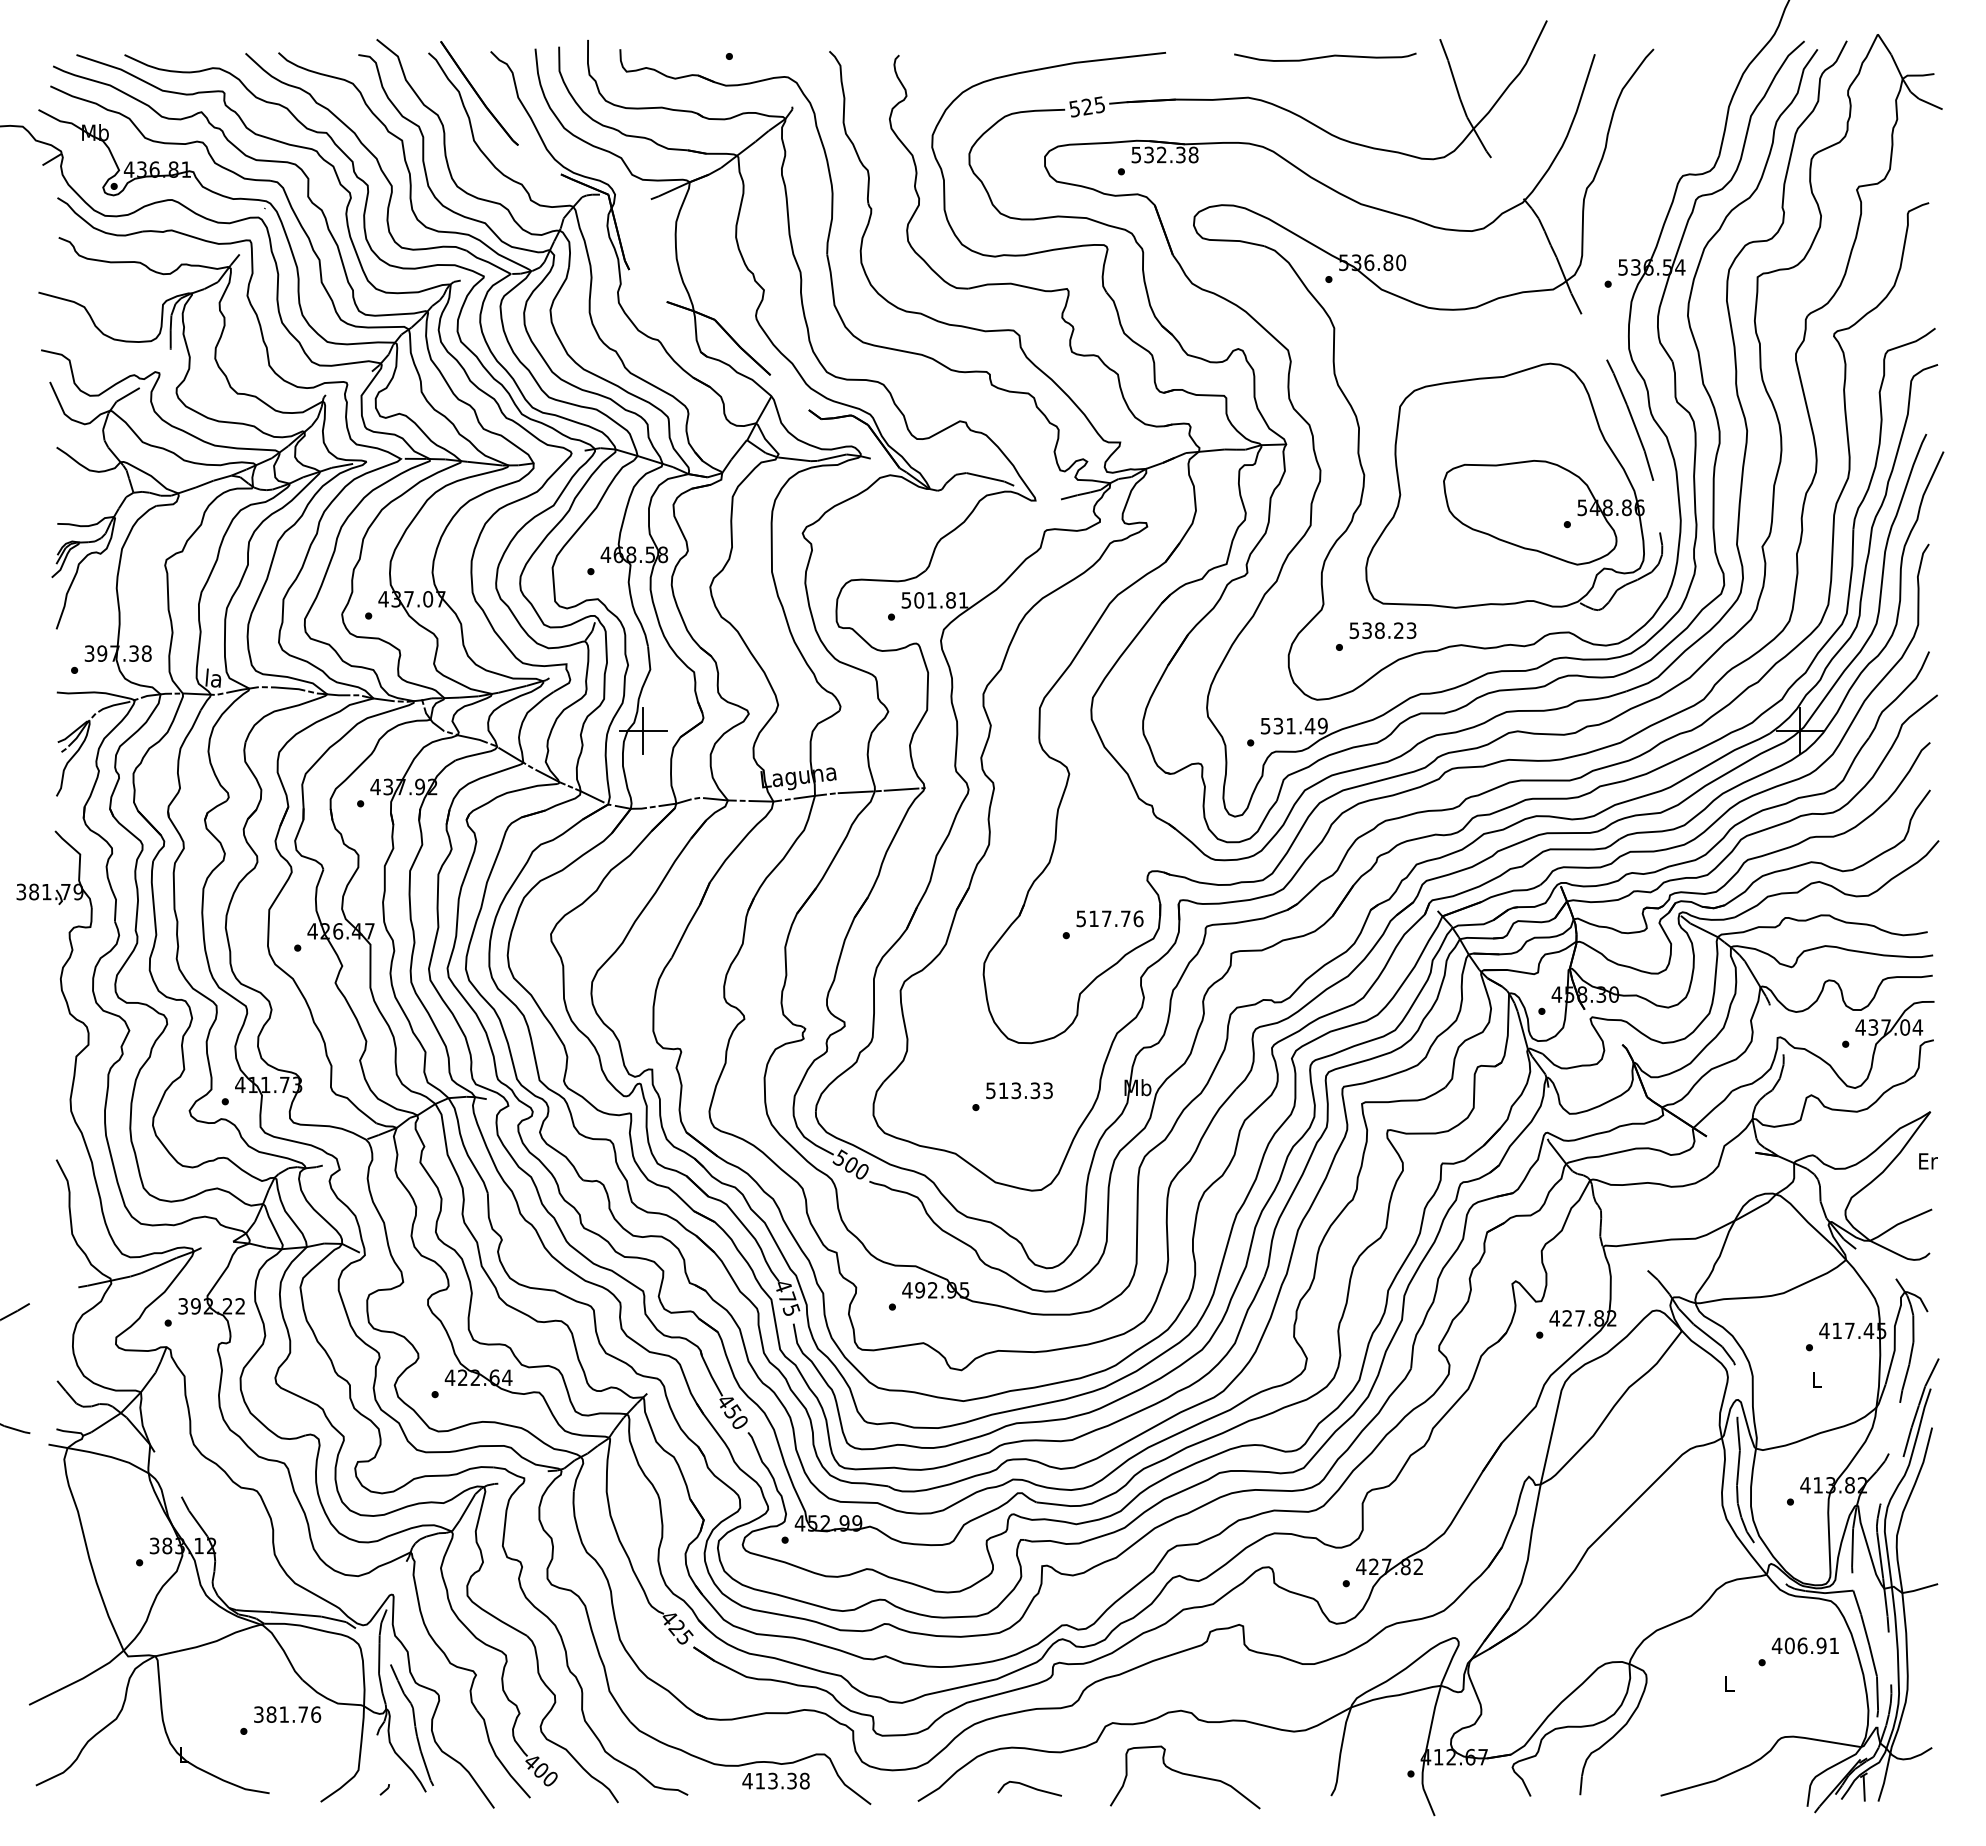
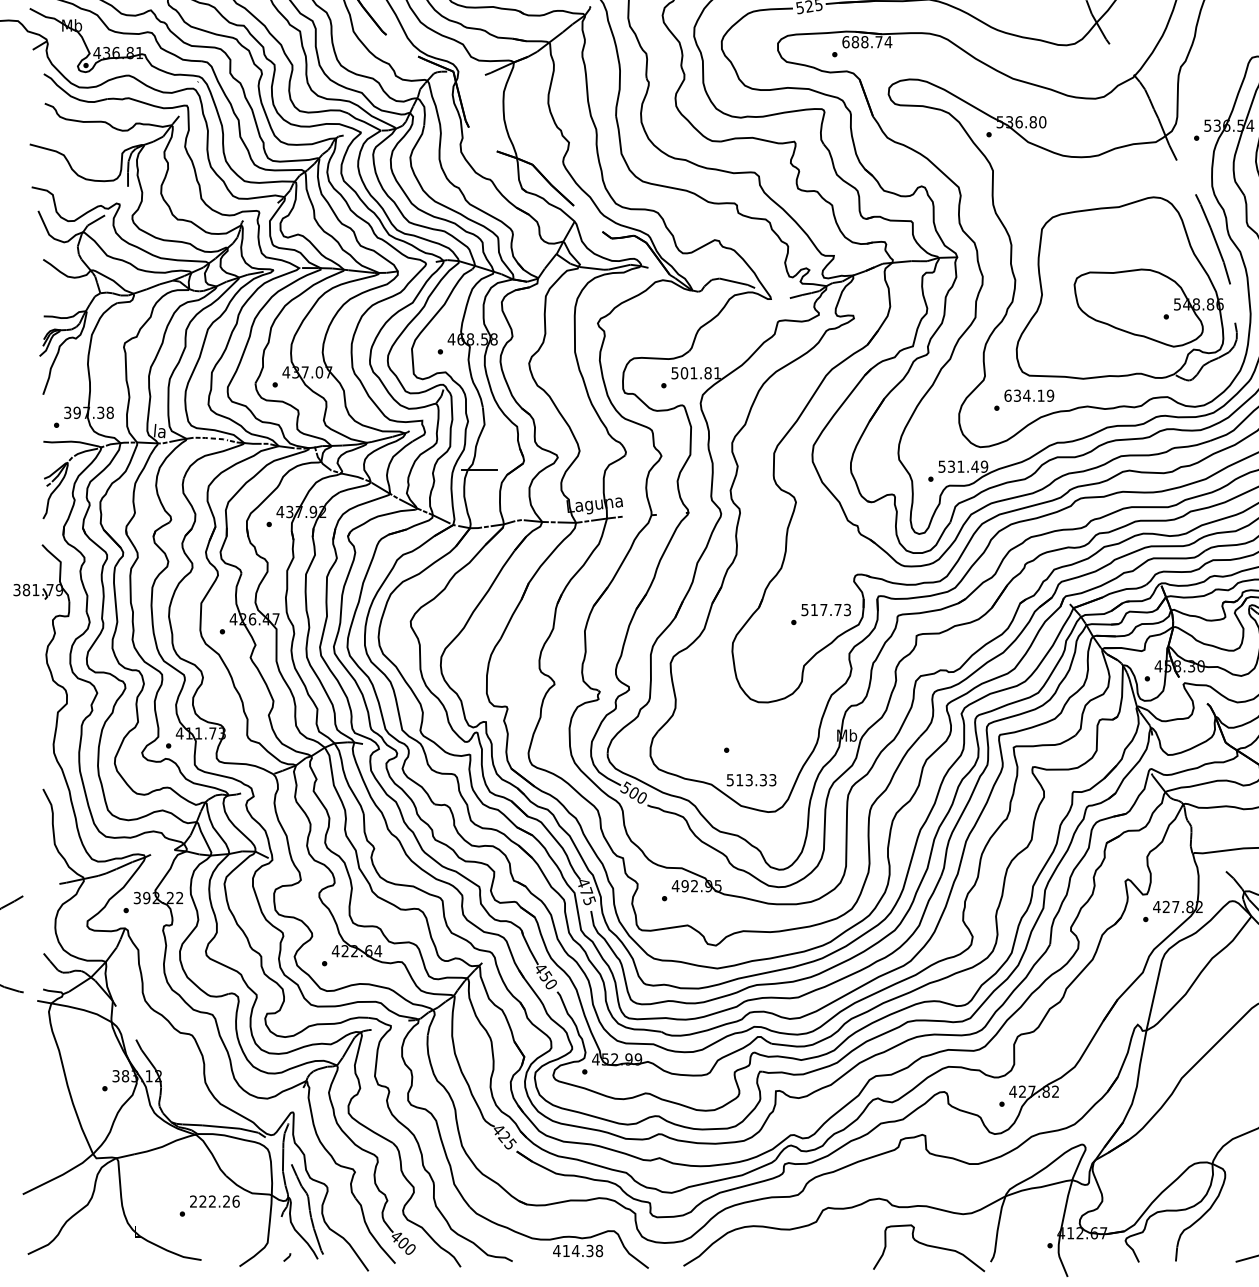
text: (1164, 154) -> (866, 41), 532.38 -> 688.74
text: (1382, 630) -> (1028, 395), 538.23 -> 634.19
line: (288, 688) -> (215, 438), solid -> dashed
line: (643, 730) -> (479, 469), removed
line: (901, 789) -> (671, 513), removed
line: (855, 792) -> (637, 516), removed
text: (1138, 918) -> (847, 609), 517.76 -> 517.73
text: (1019, 1090) -> (751, 779), moved
text: (280, 1714) -> (209, 1201), 381.76 -> 222.26
curve: (1185, 1775) -> (929, 1246), moved
text: (772, 1780) -> (575, 1250), 413.38 -> 414.38
curve: (1029, 1787) -> (766, 1255), removed

